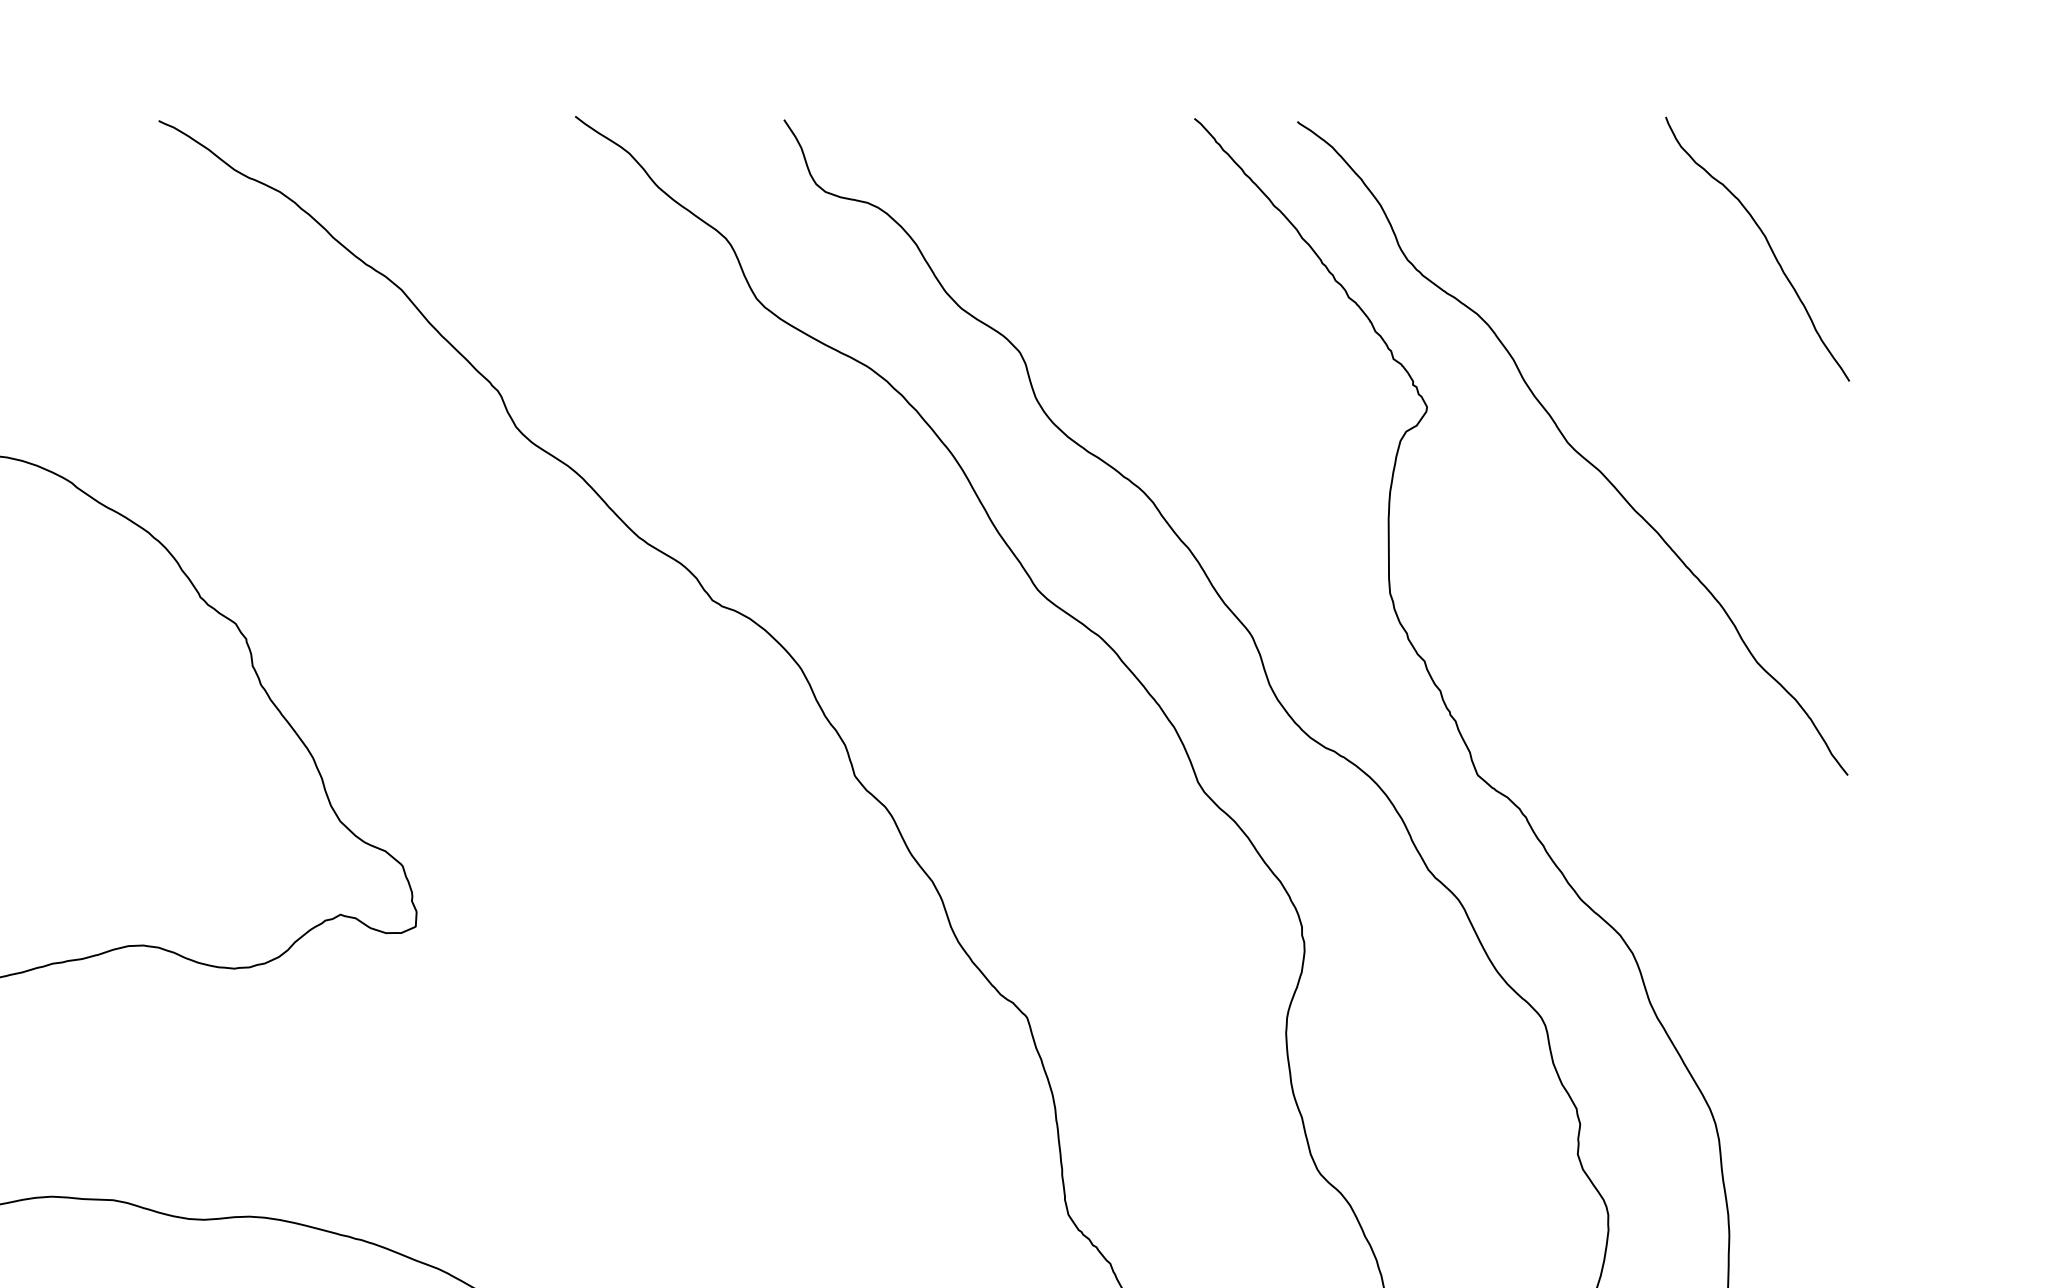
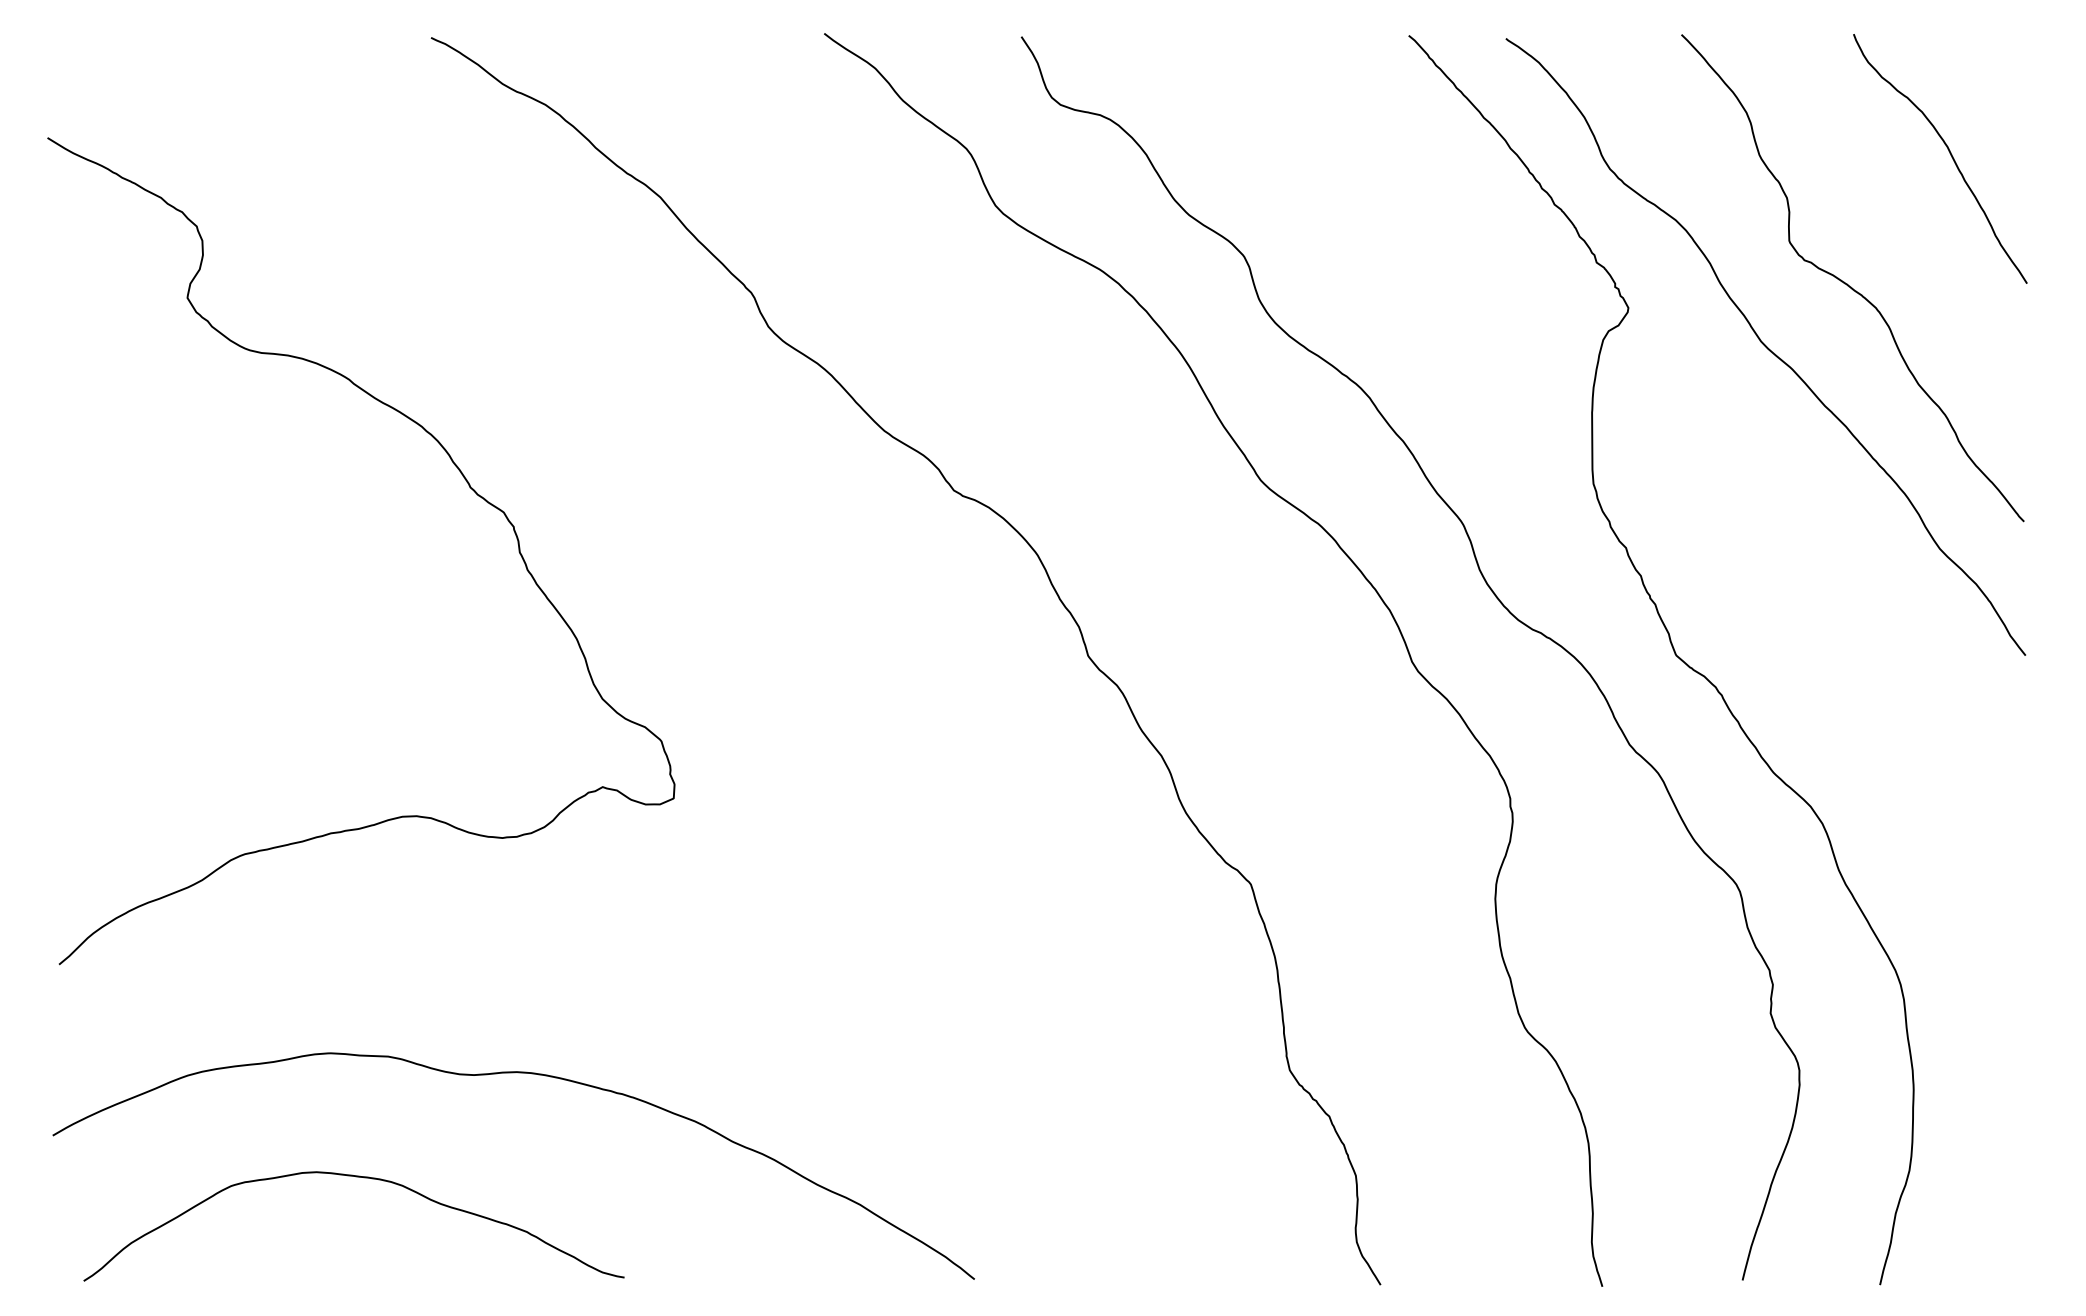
curve: (1659, 381) -> (1847, 283), added

